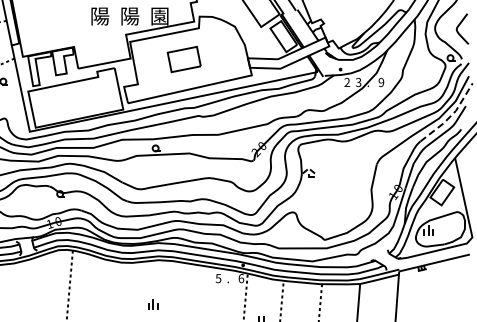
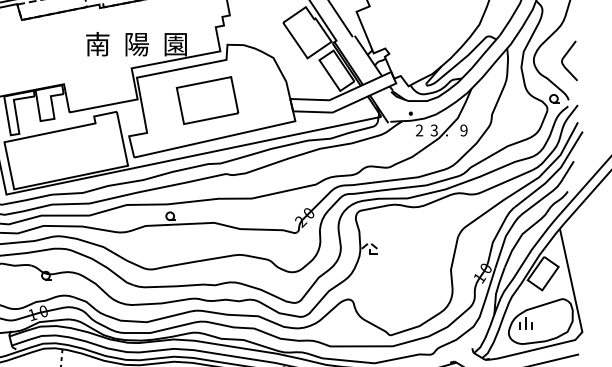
text: (100, 15) -> (98, 43), 陽 -> 南
part: (183, 59) -> (206, 100), size x1.43
line: (451, 115) -> (555, 173), dashed -> solid

